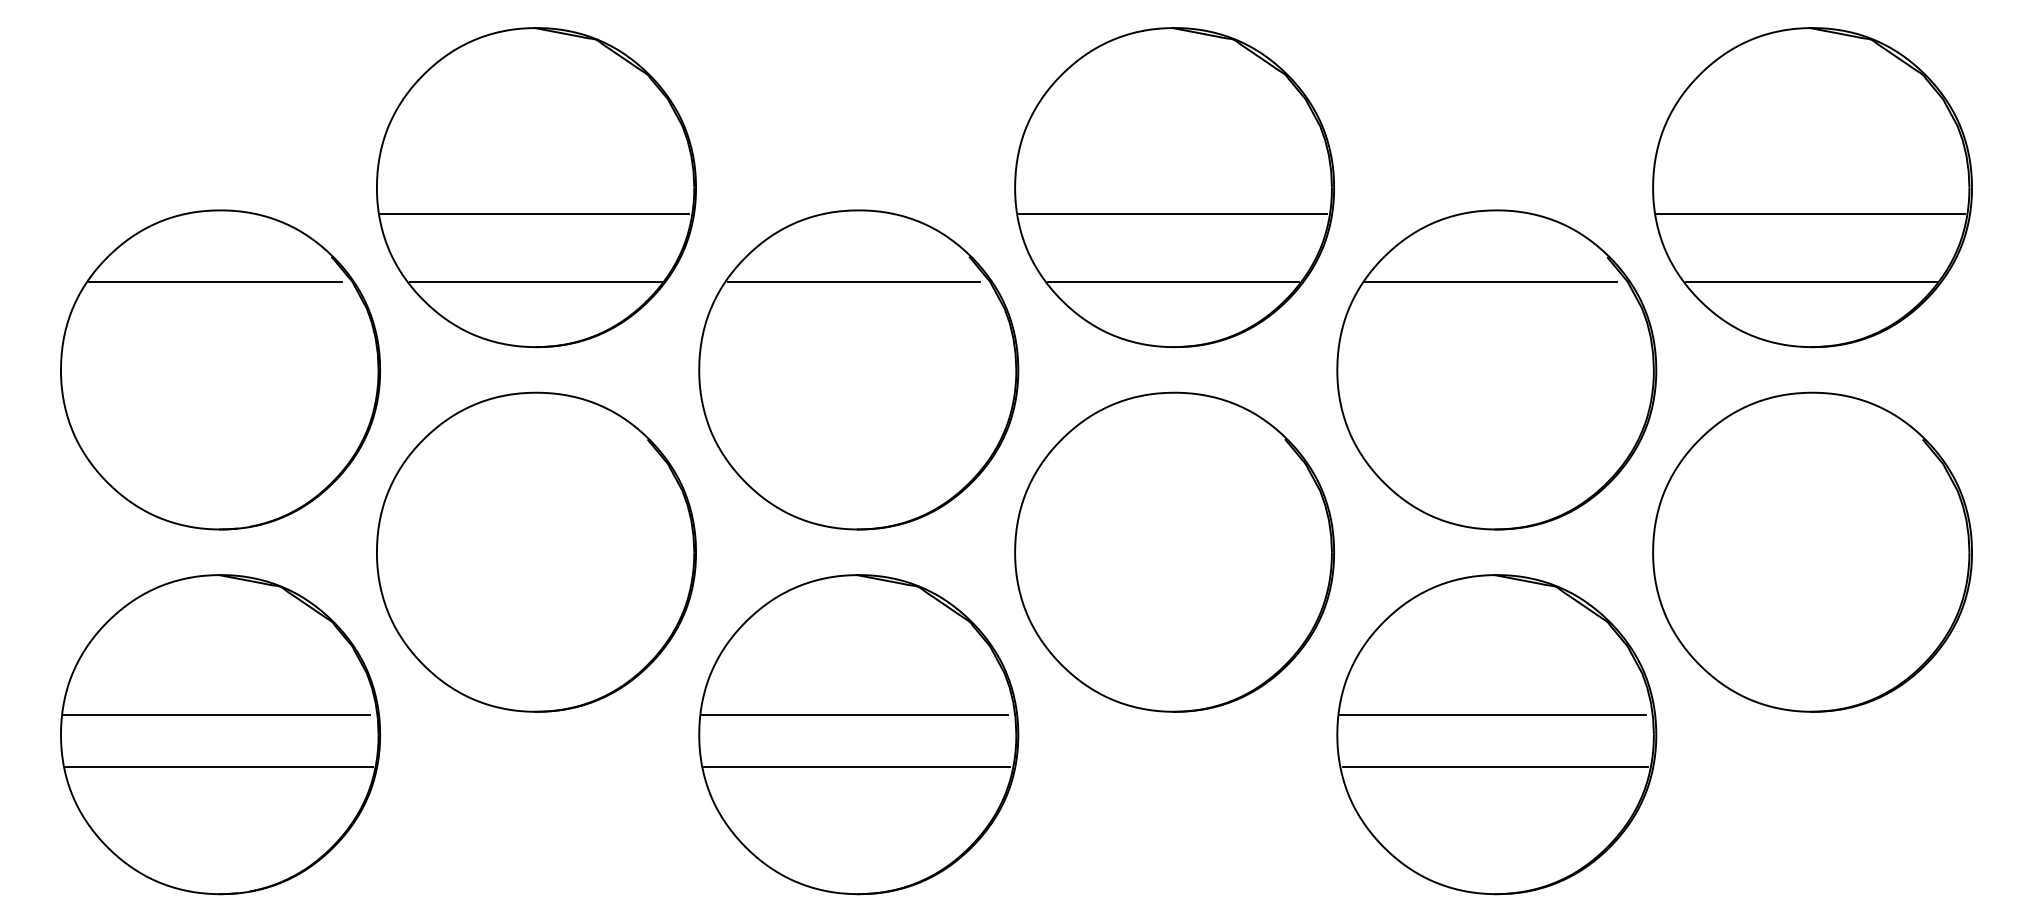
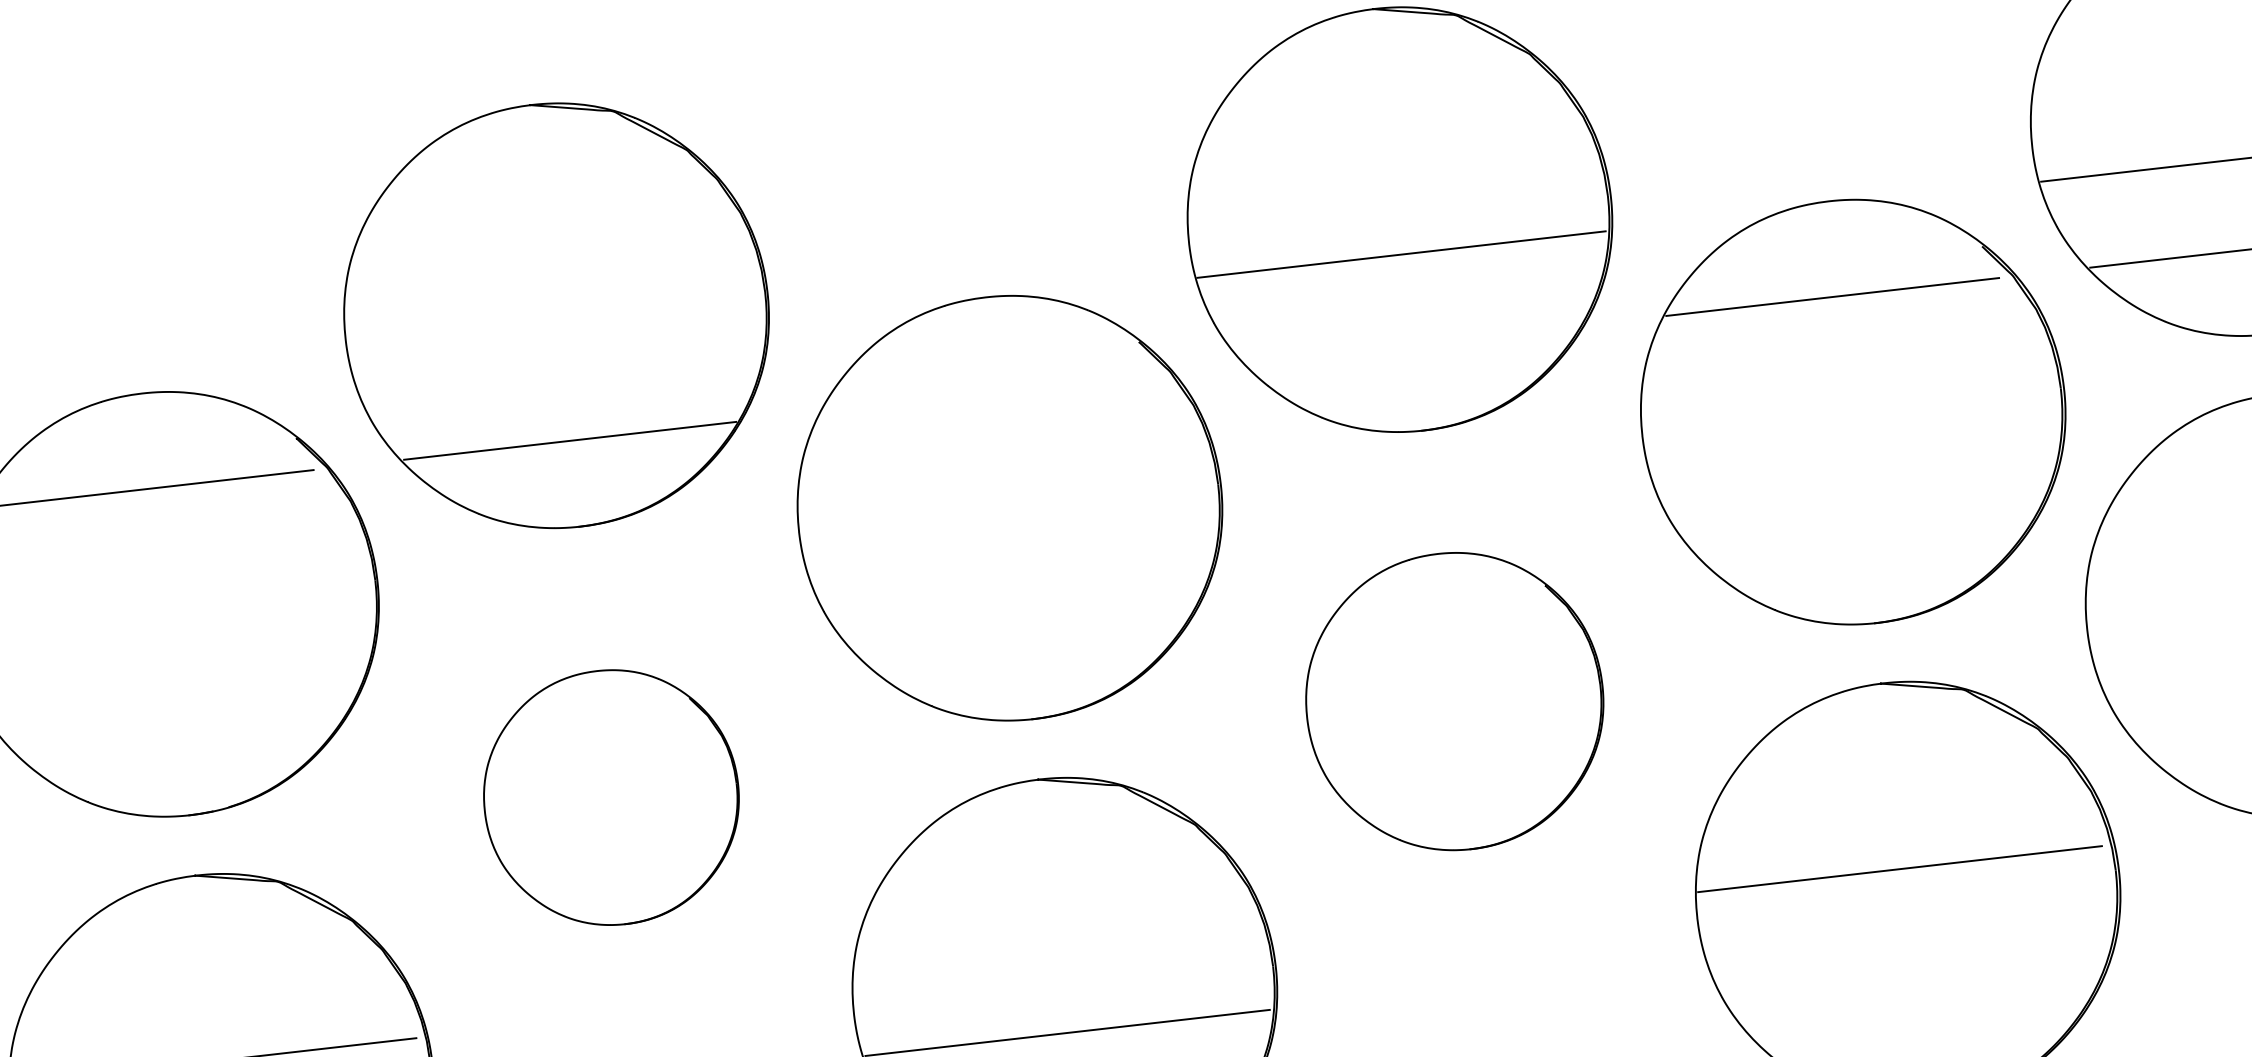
line: (534, 213) -> (557, 350), removed
line: (853, 282) -> (989, 393), removed
line: (1173, 282) -> (1412, 345), removed
part: (536, 551) -> (611, 796), size x0.6
part: (1174, 551) -> (1454, 700), size x0.7
line: (854, 715) -> (1056, 965), removed
line: (1495, 766) -> (1911, 936), removed

